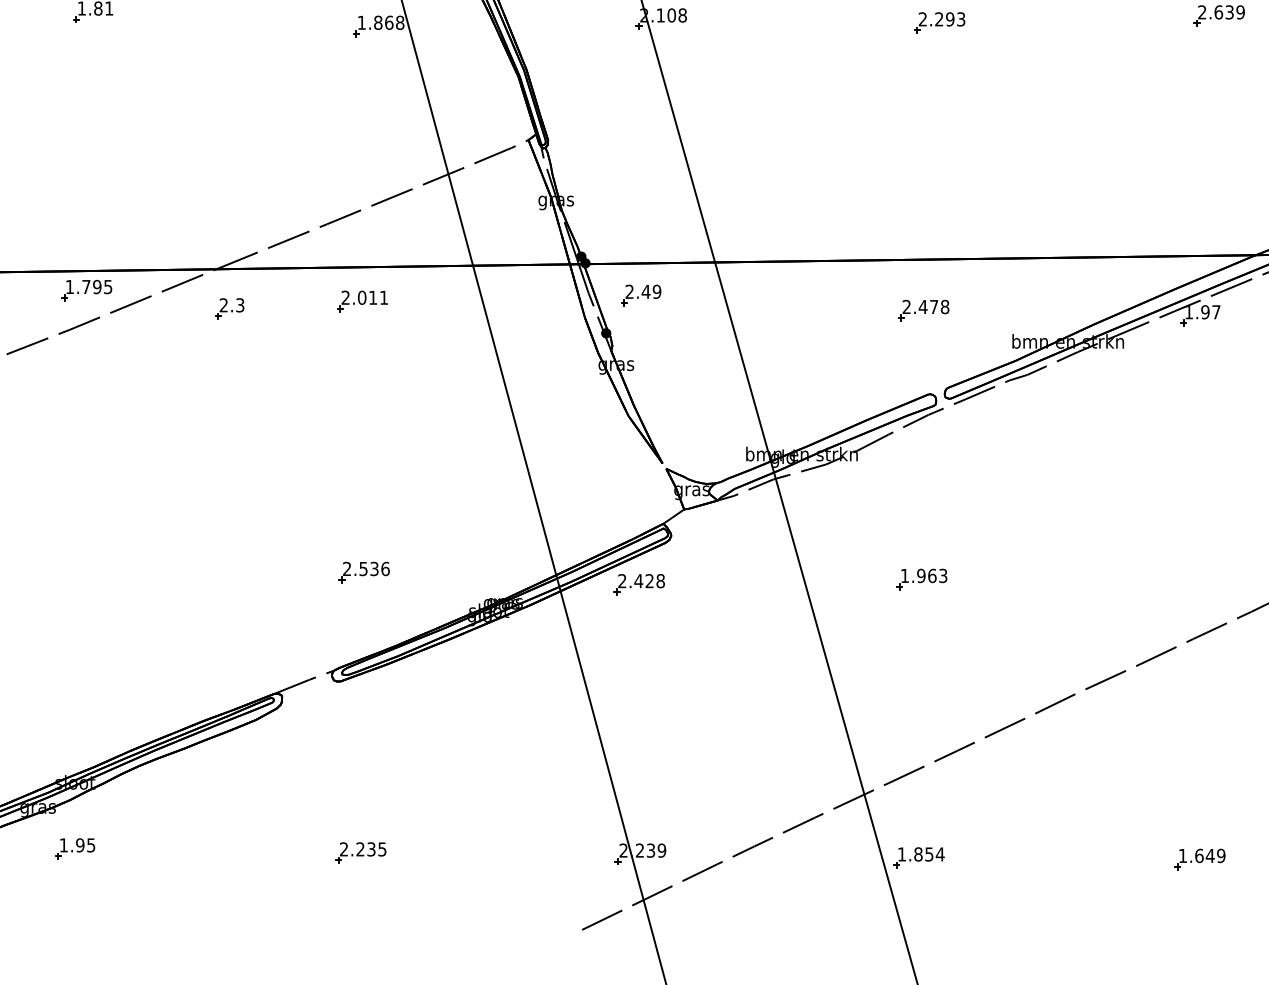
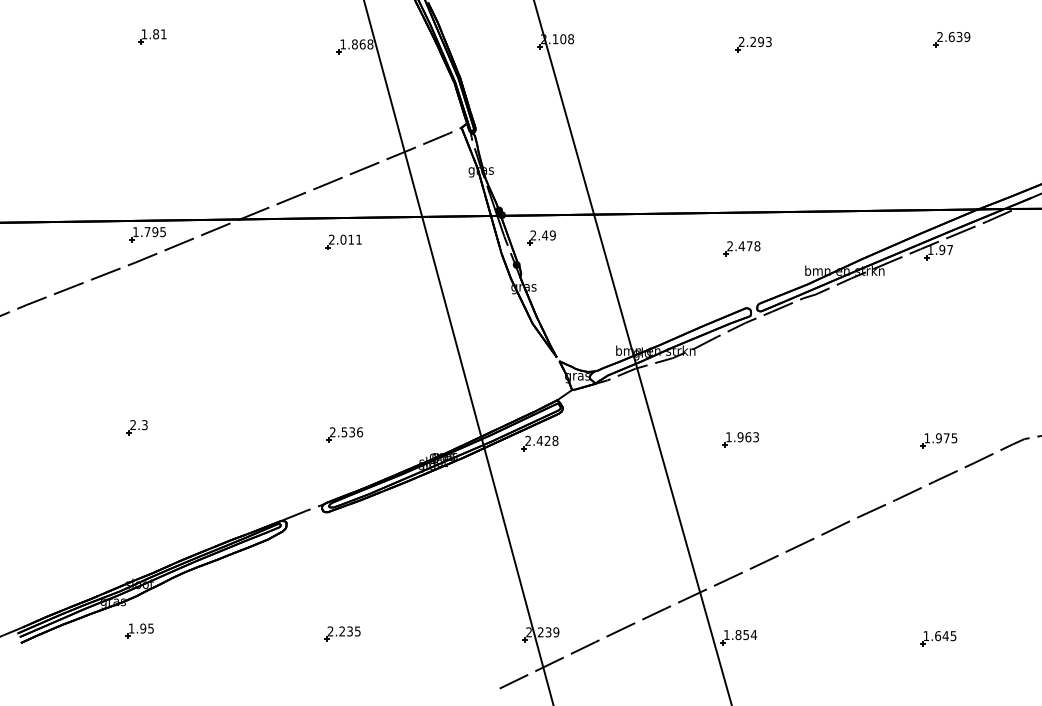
part: (228, 308) -> (136, 427), moved
part: (1200, 580) -> (938, 440), added
text: (1221, 855) -> (953, 635), 1.649 -> 1.645

